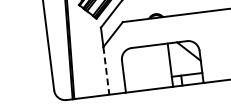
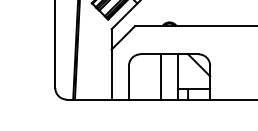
line: (153, 66) -> (160, 76), added
line: (106, 70) -> (111, 74), dashed -> solid

